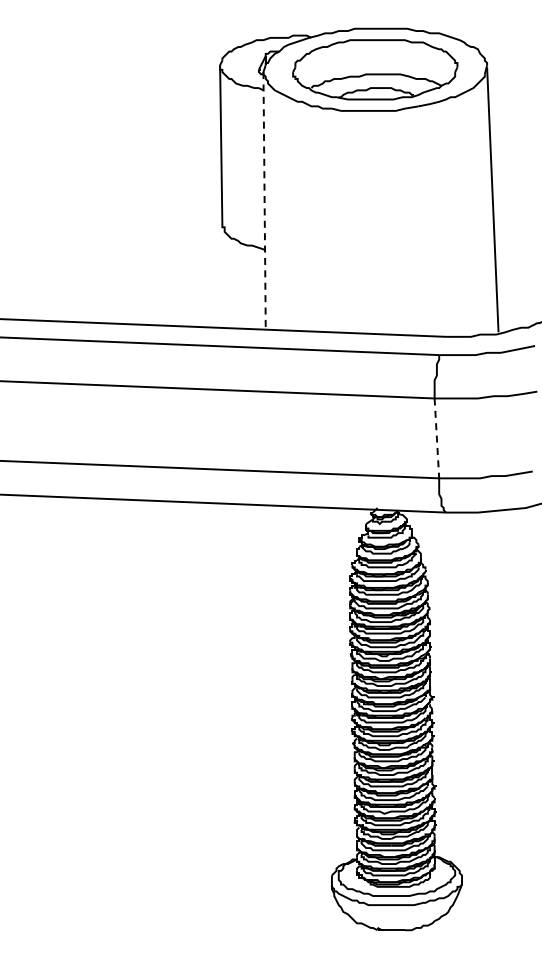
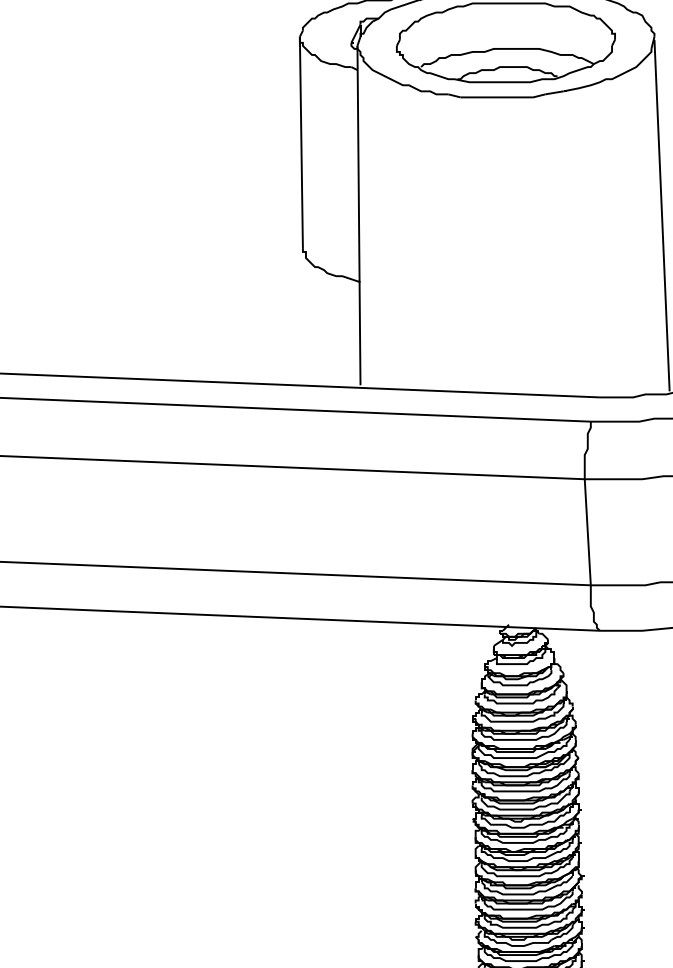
line: (264, 199) -> (358, 215), dashed -> solid
line: (436, 438) -> (587, 532), dashed -> solid

